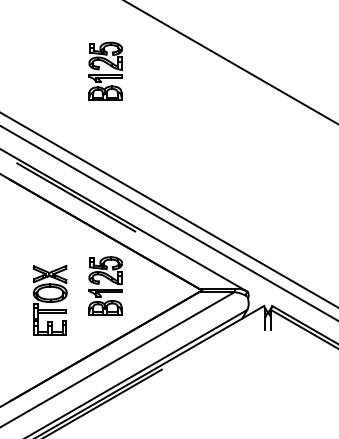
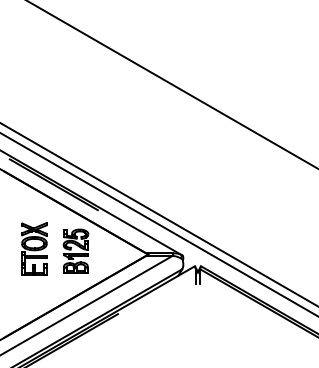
part: (105, 70) -> (75, 89), removed
part: (50, 299) -> (34, 248), moved

